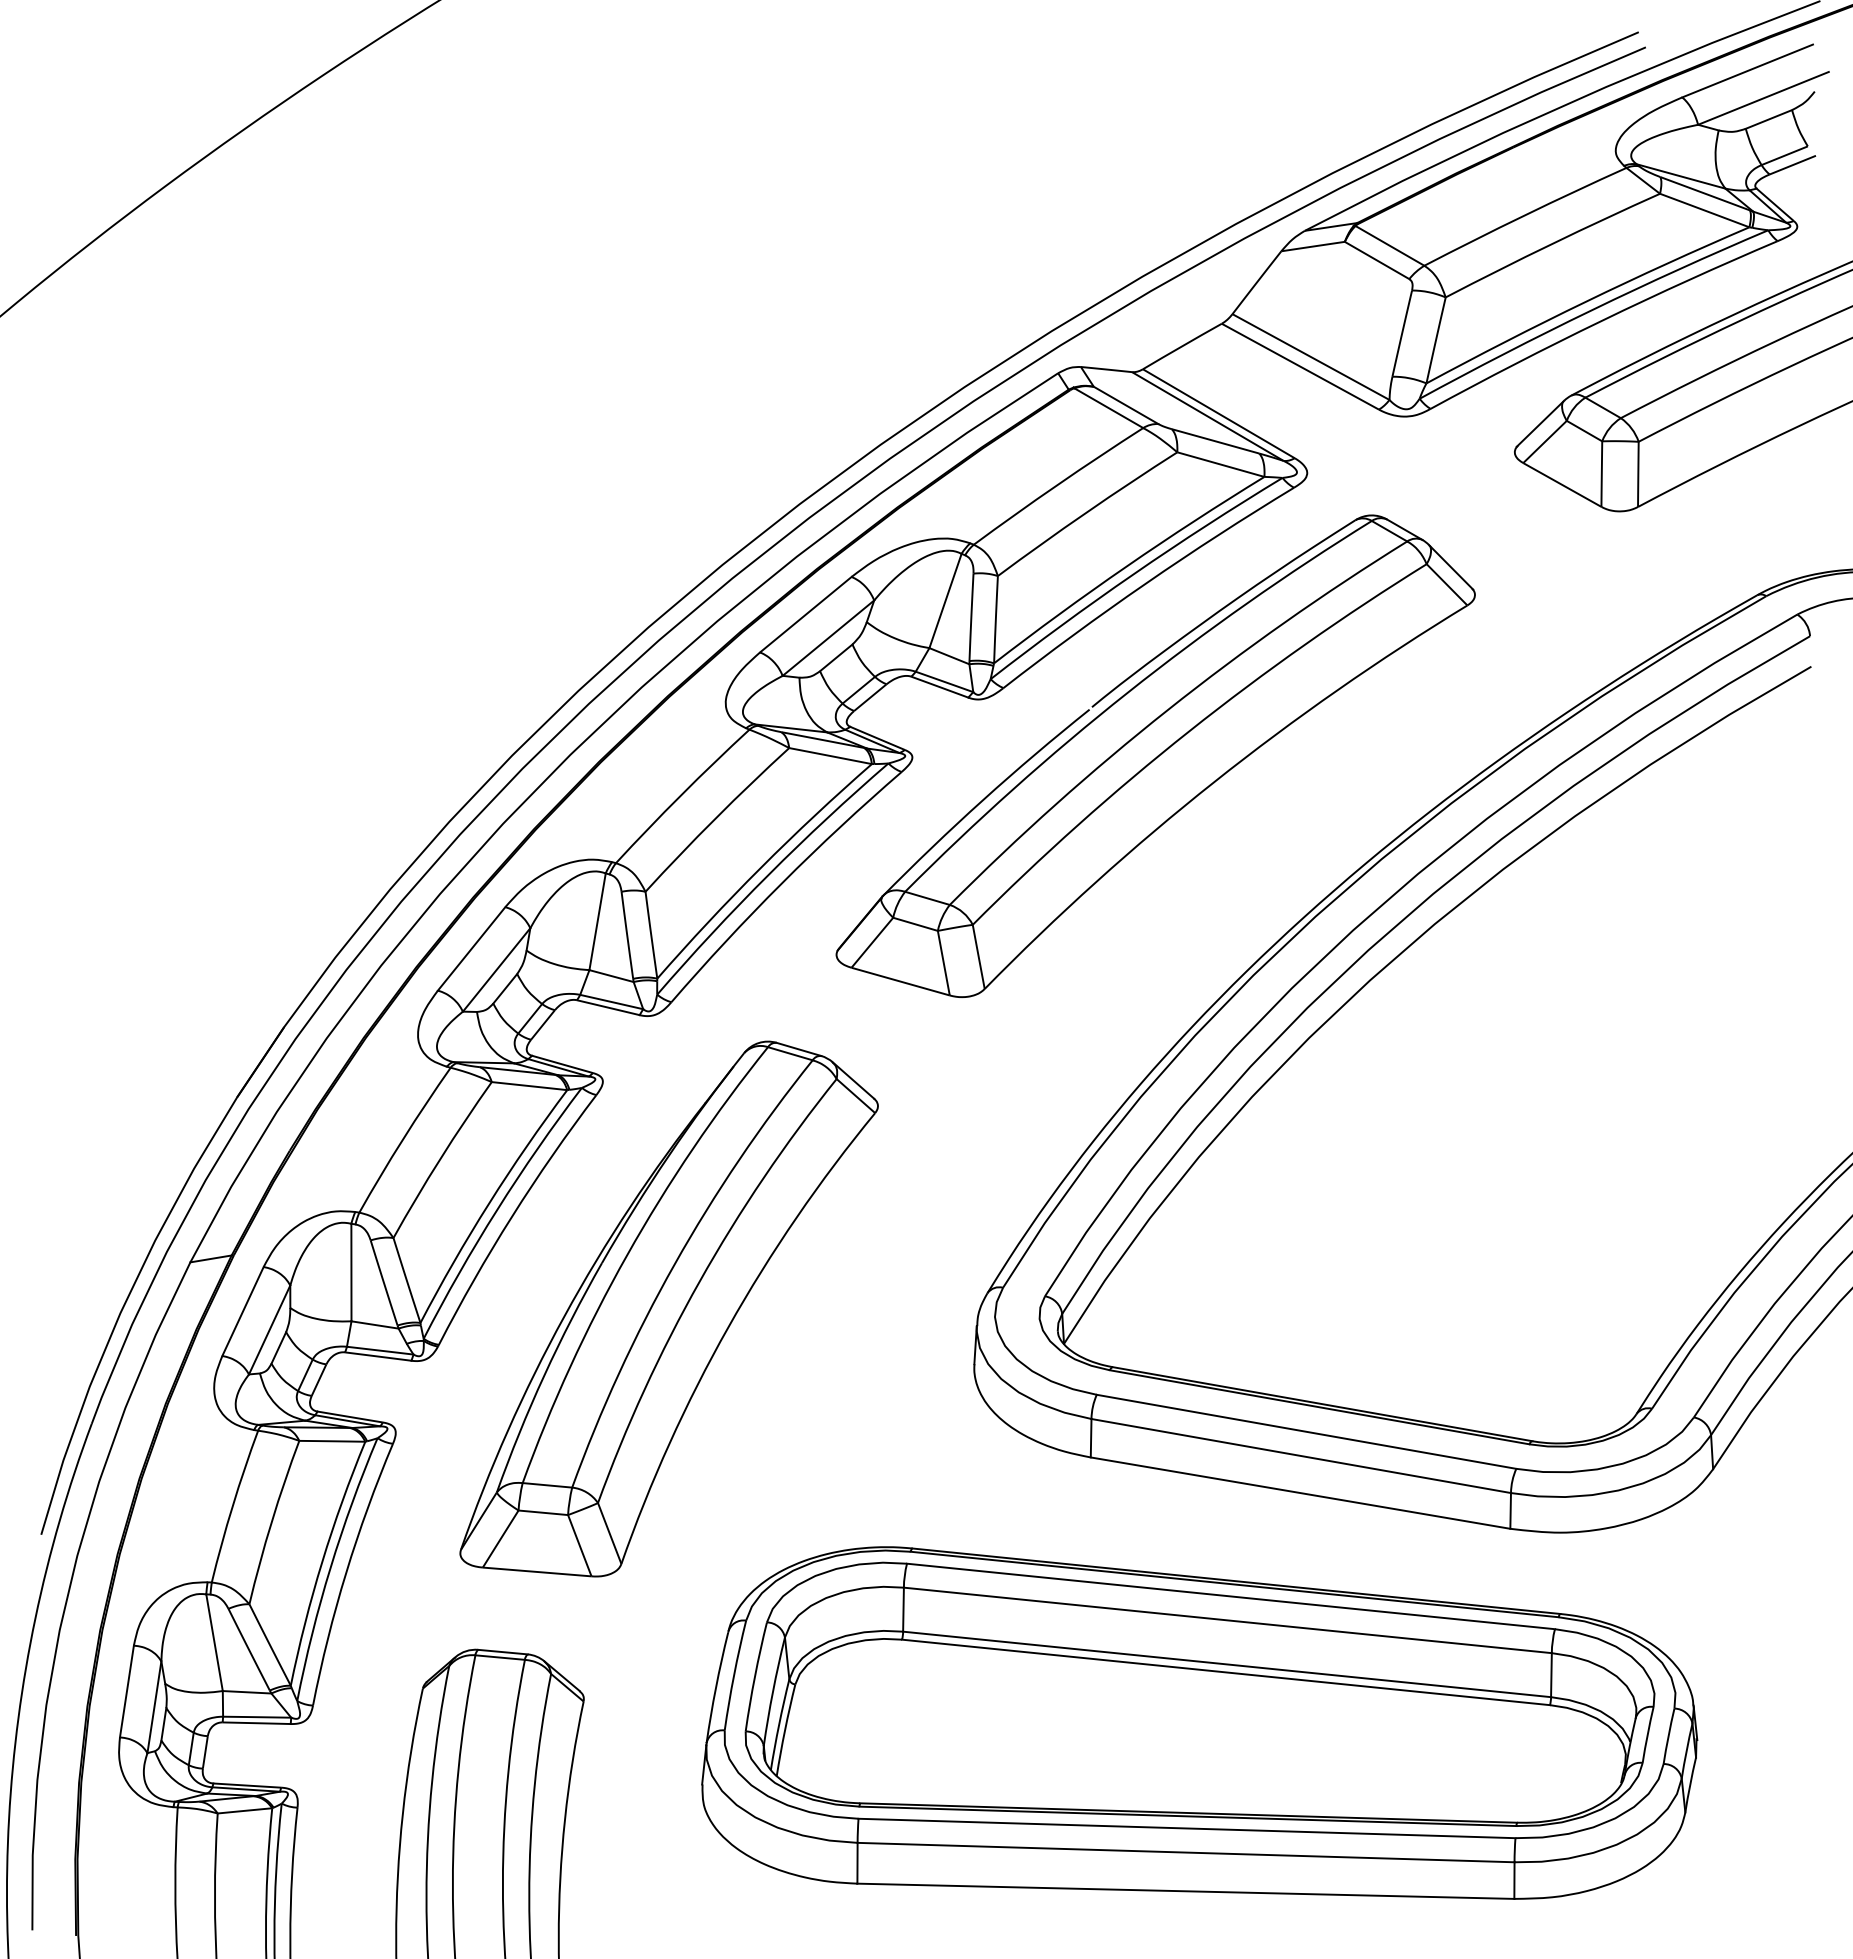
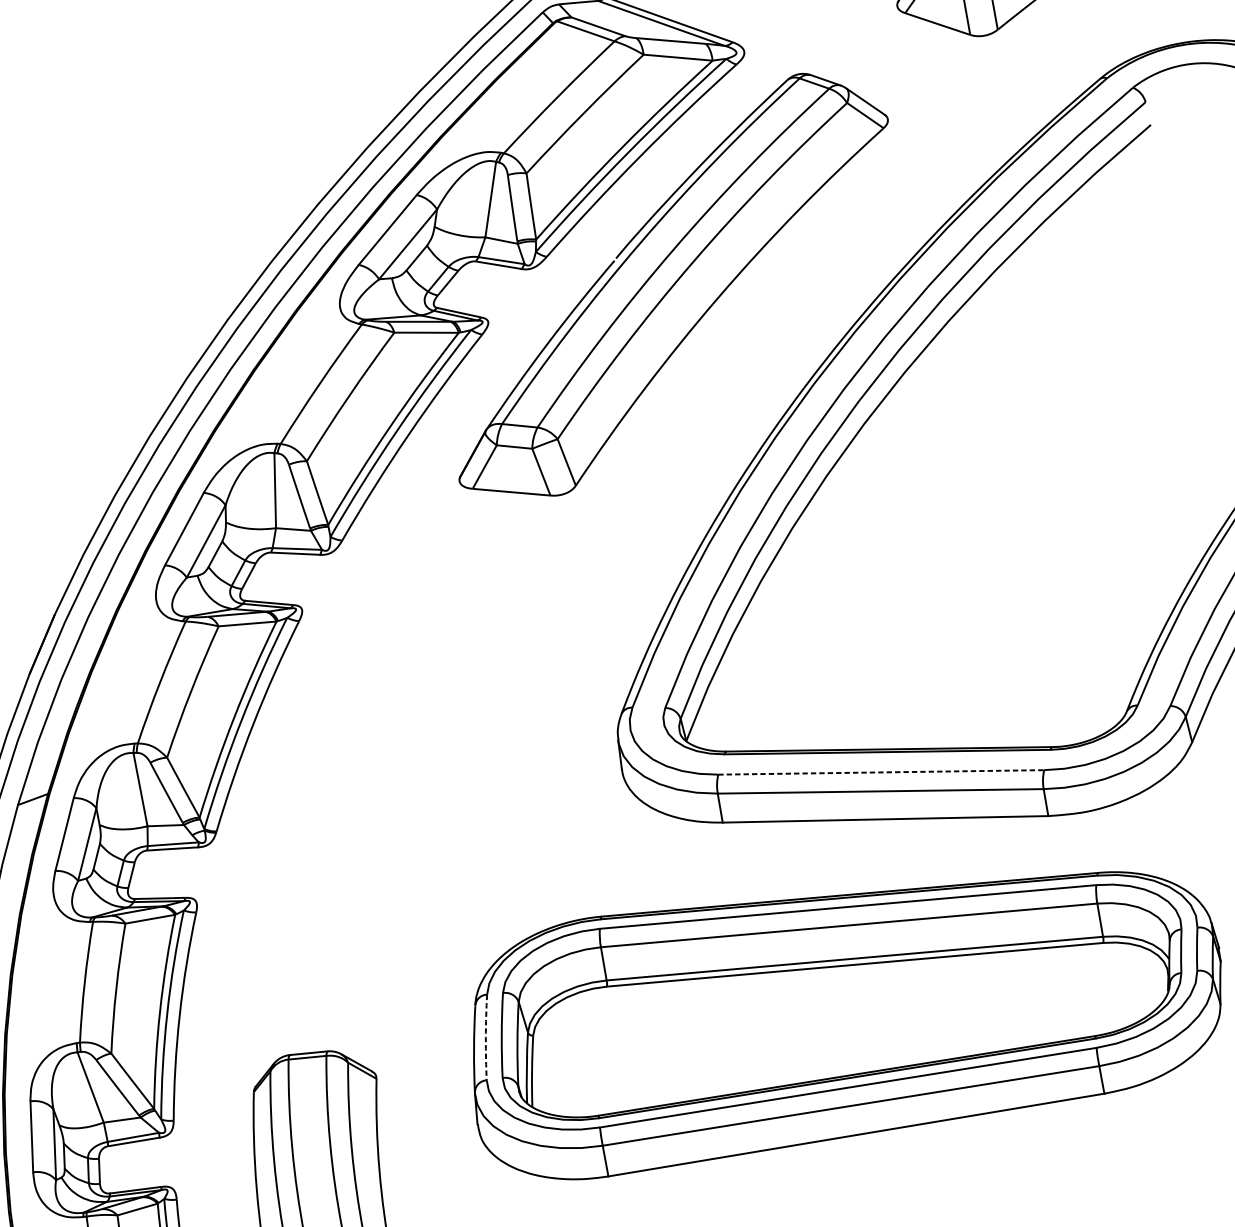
part: (668, 1308) -> (383, 771), removed
line: (1306, 1431) -> (881, 772), solid -> dashed
arc: (734, 1675) -> (486, 1037), solid -> dashed

